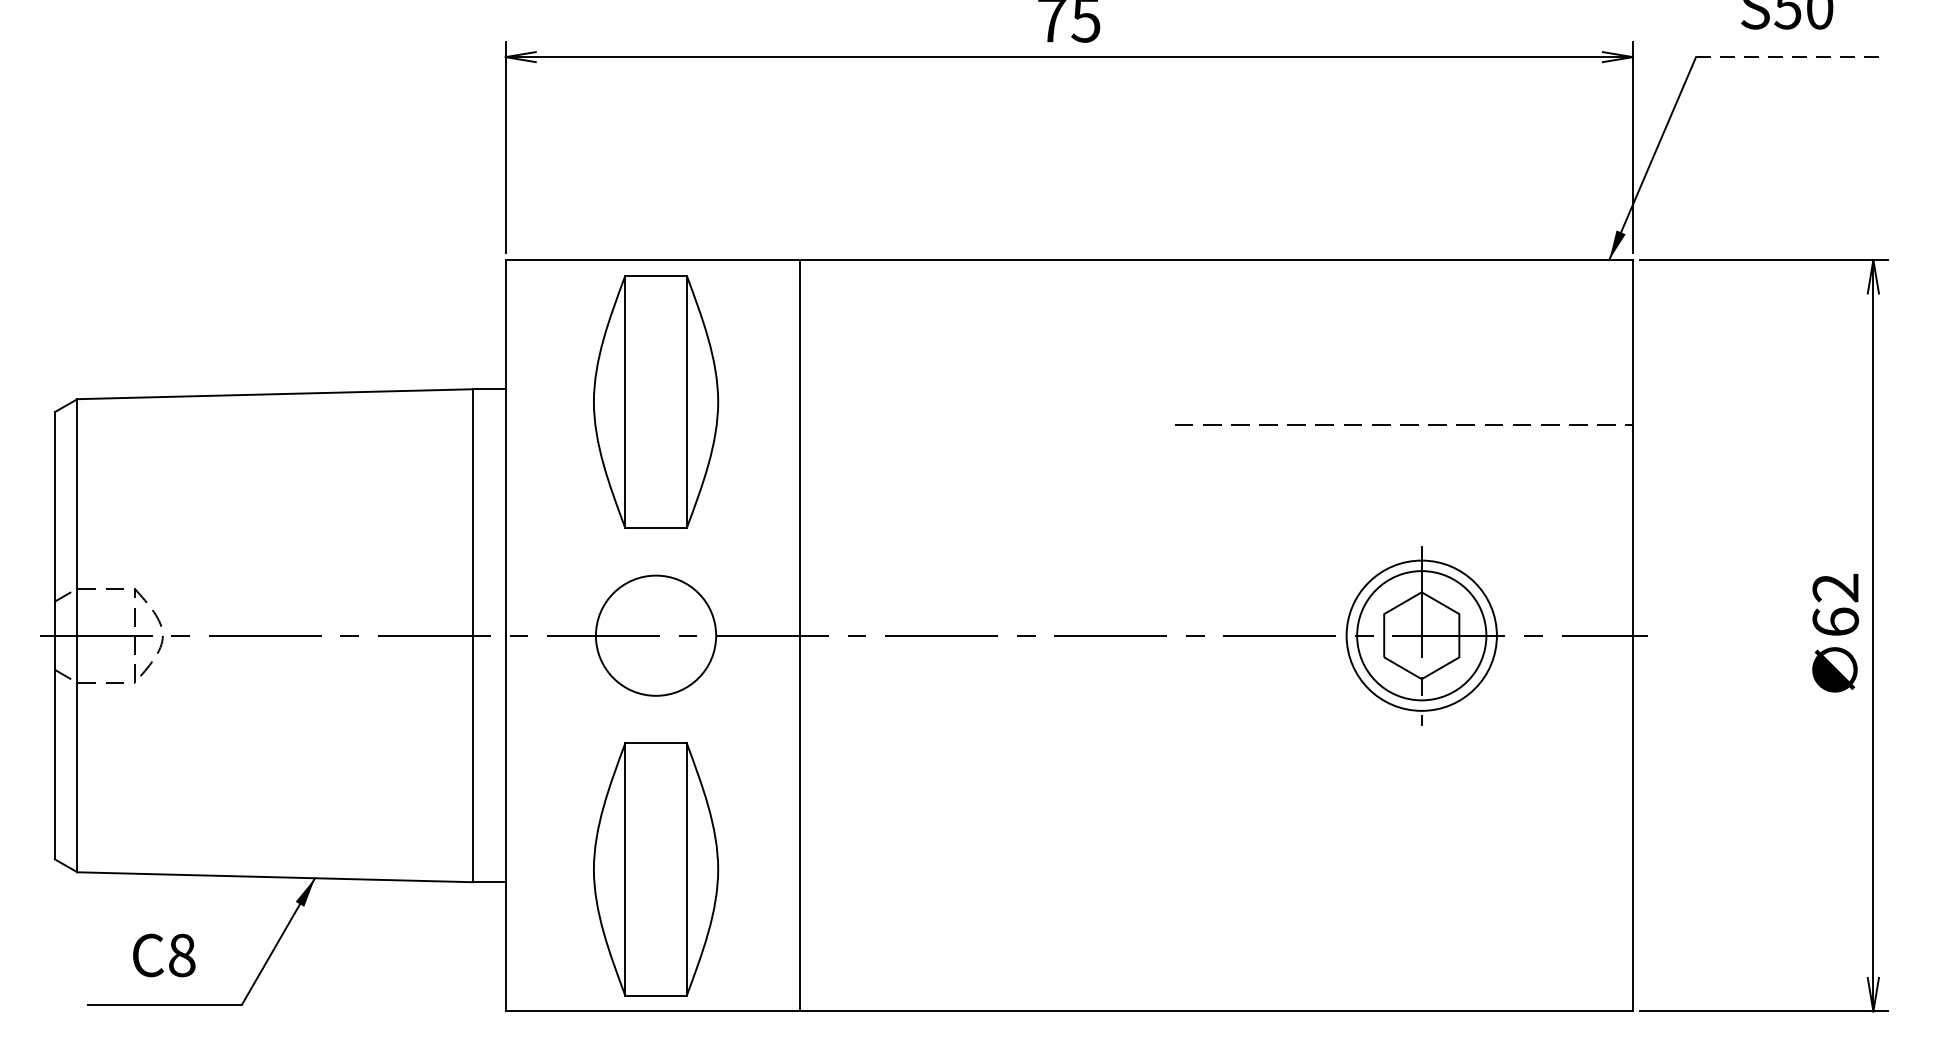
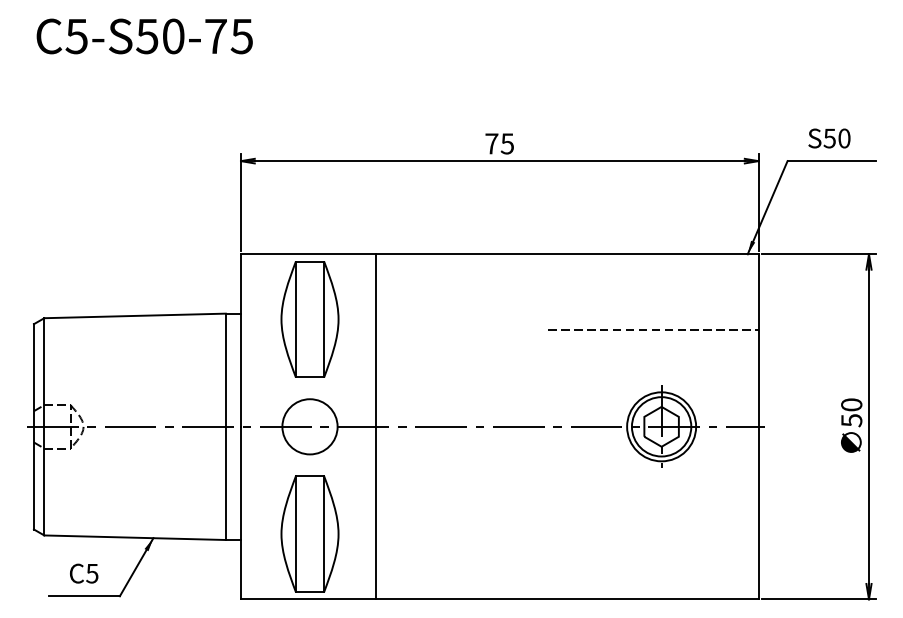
line: (1793, 57) -> (832, 161), dashed -> solid
text: (1835, 604) -> (851, 412), 62 -> 50
text: (182, 955) -> (92, 573), C8 -> C5

